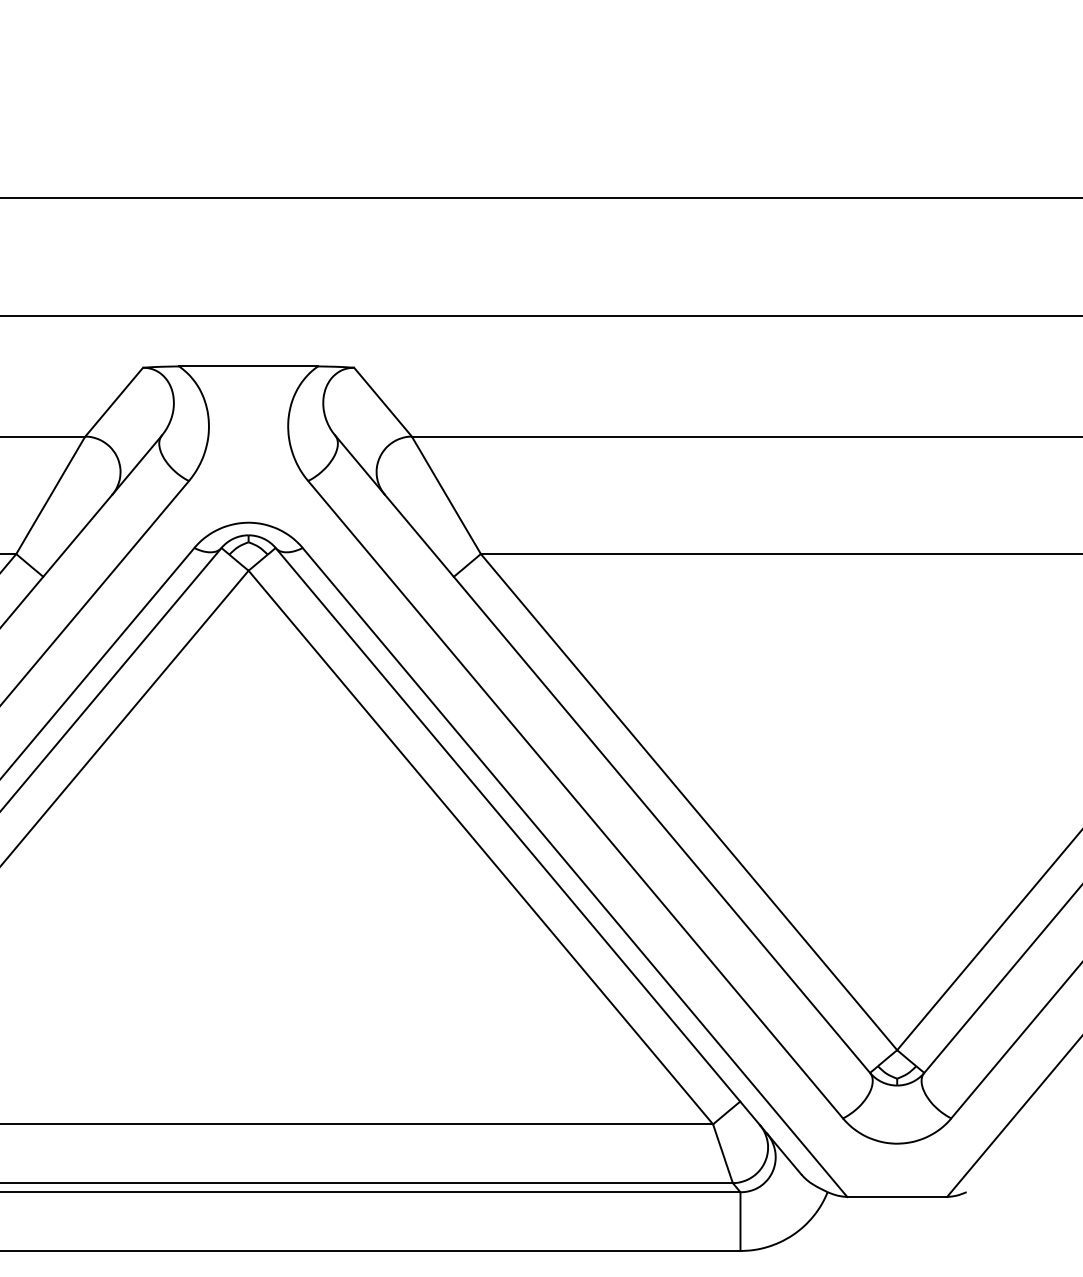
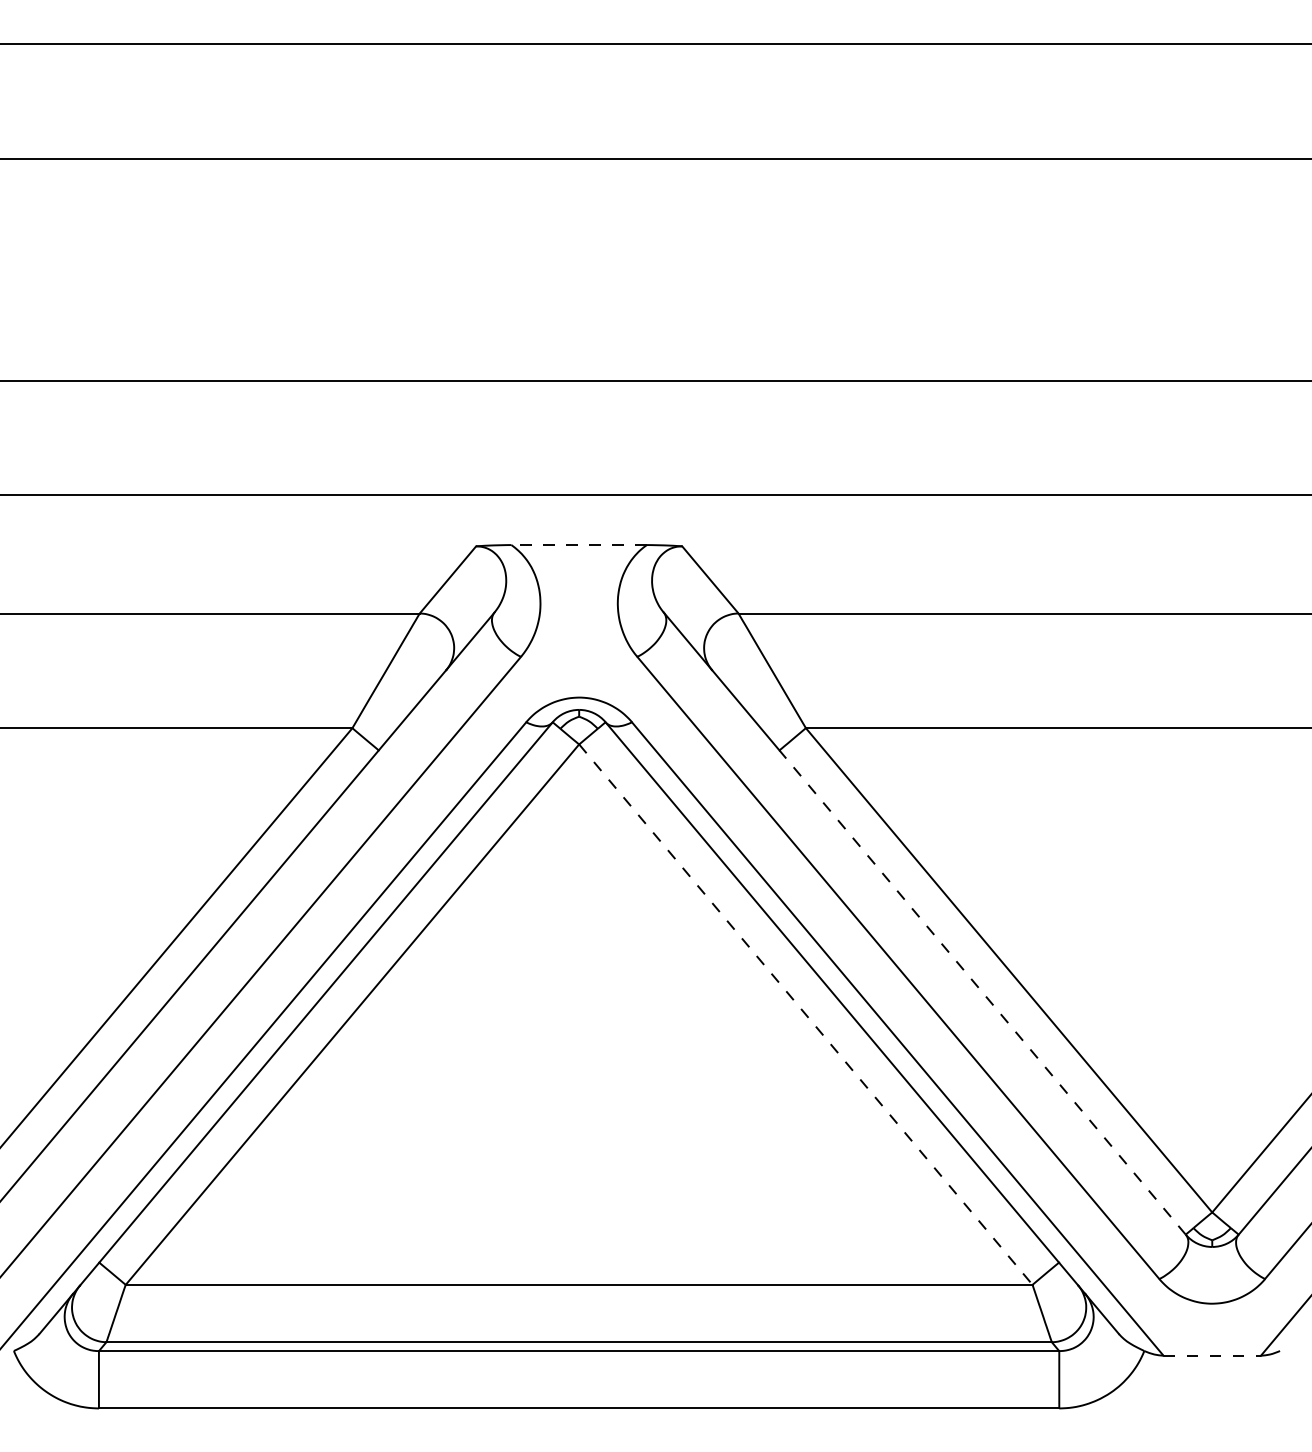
line: (248, 366) -> (579, 545), solid -> dashed
line: (661, 824) -> (982, 992), solid -> dashed
line: (480, 847) -> (805, 1014), solid -> dashed
line: (897, 1196) -> (1212, 1355), solid -> dashed

